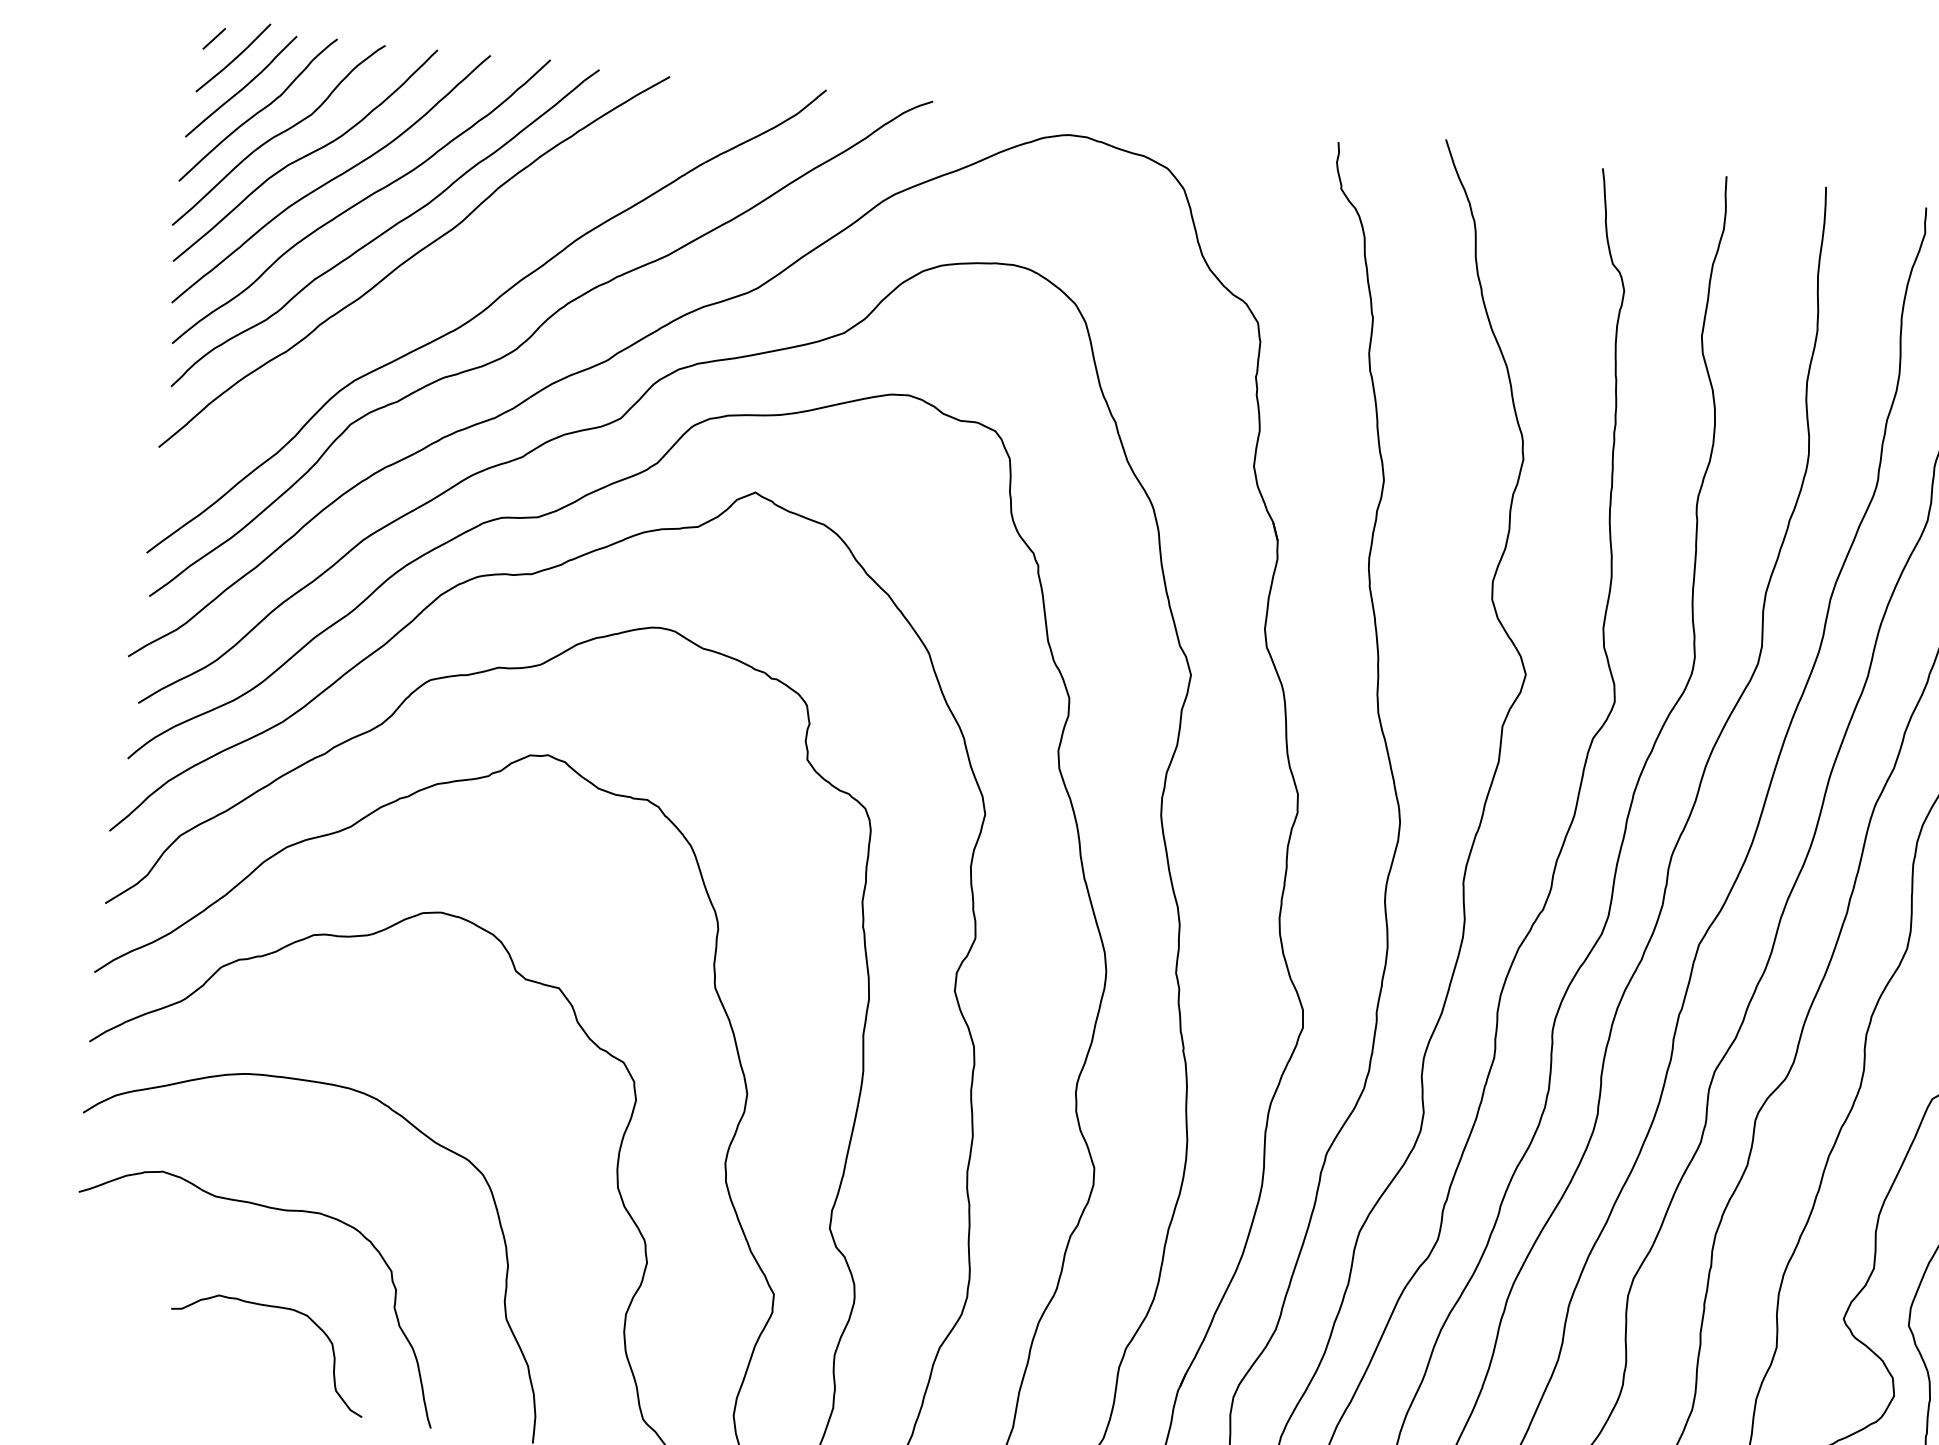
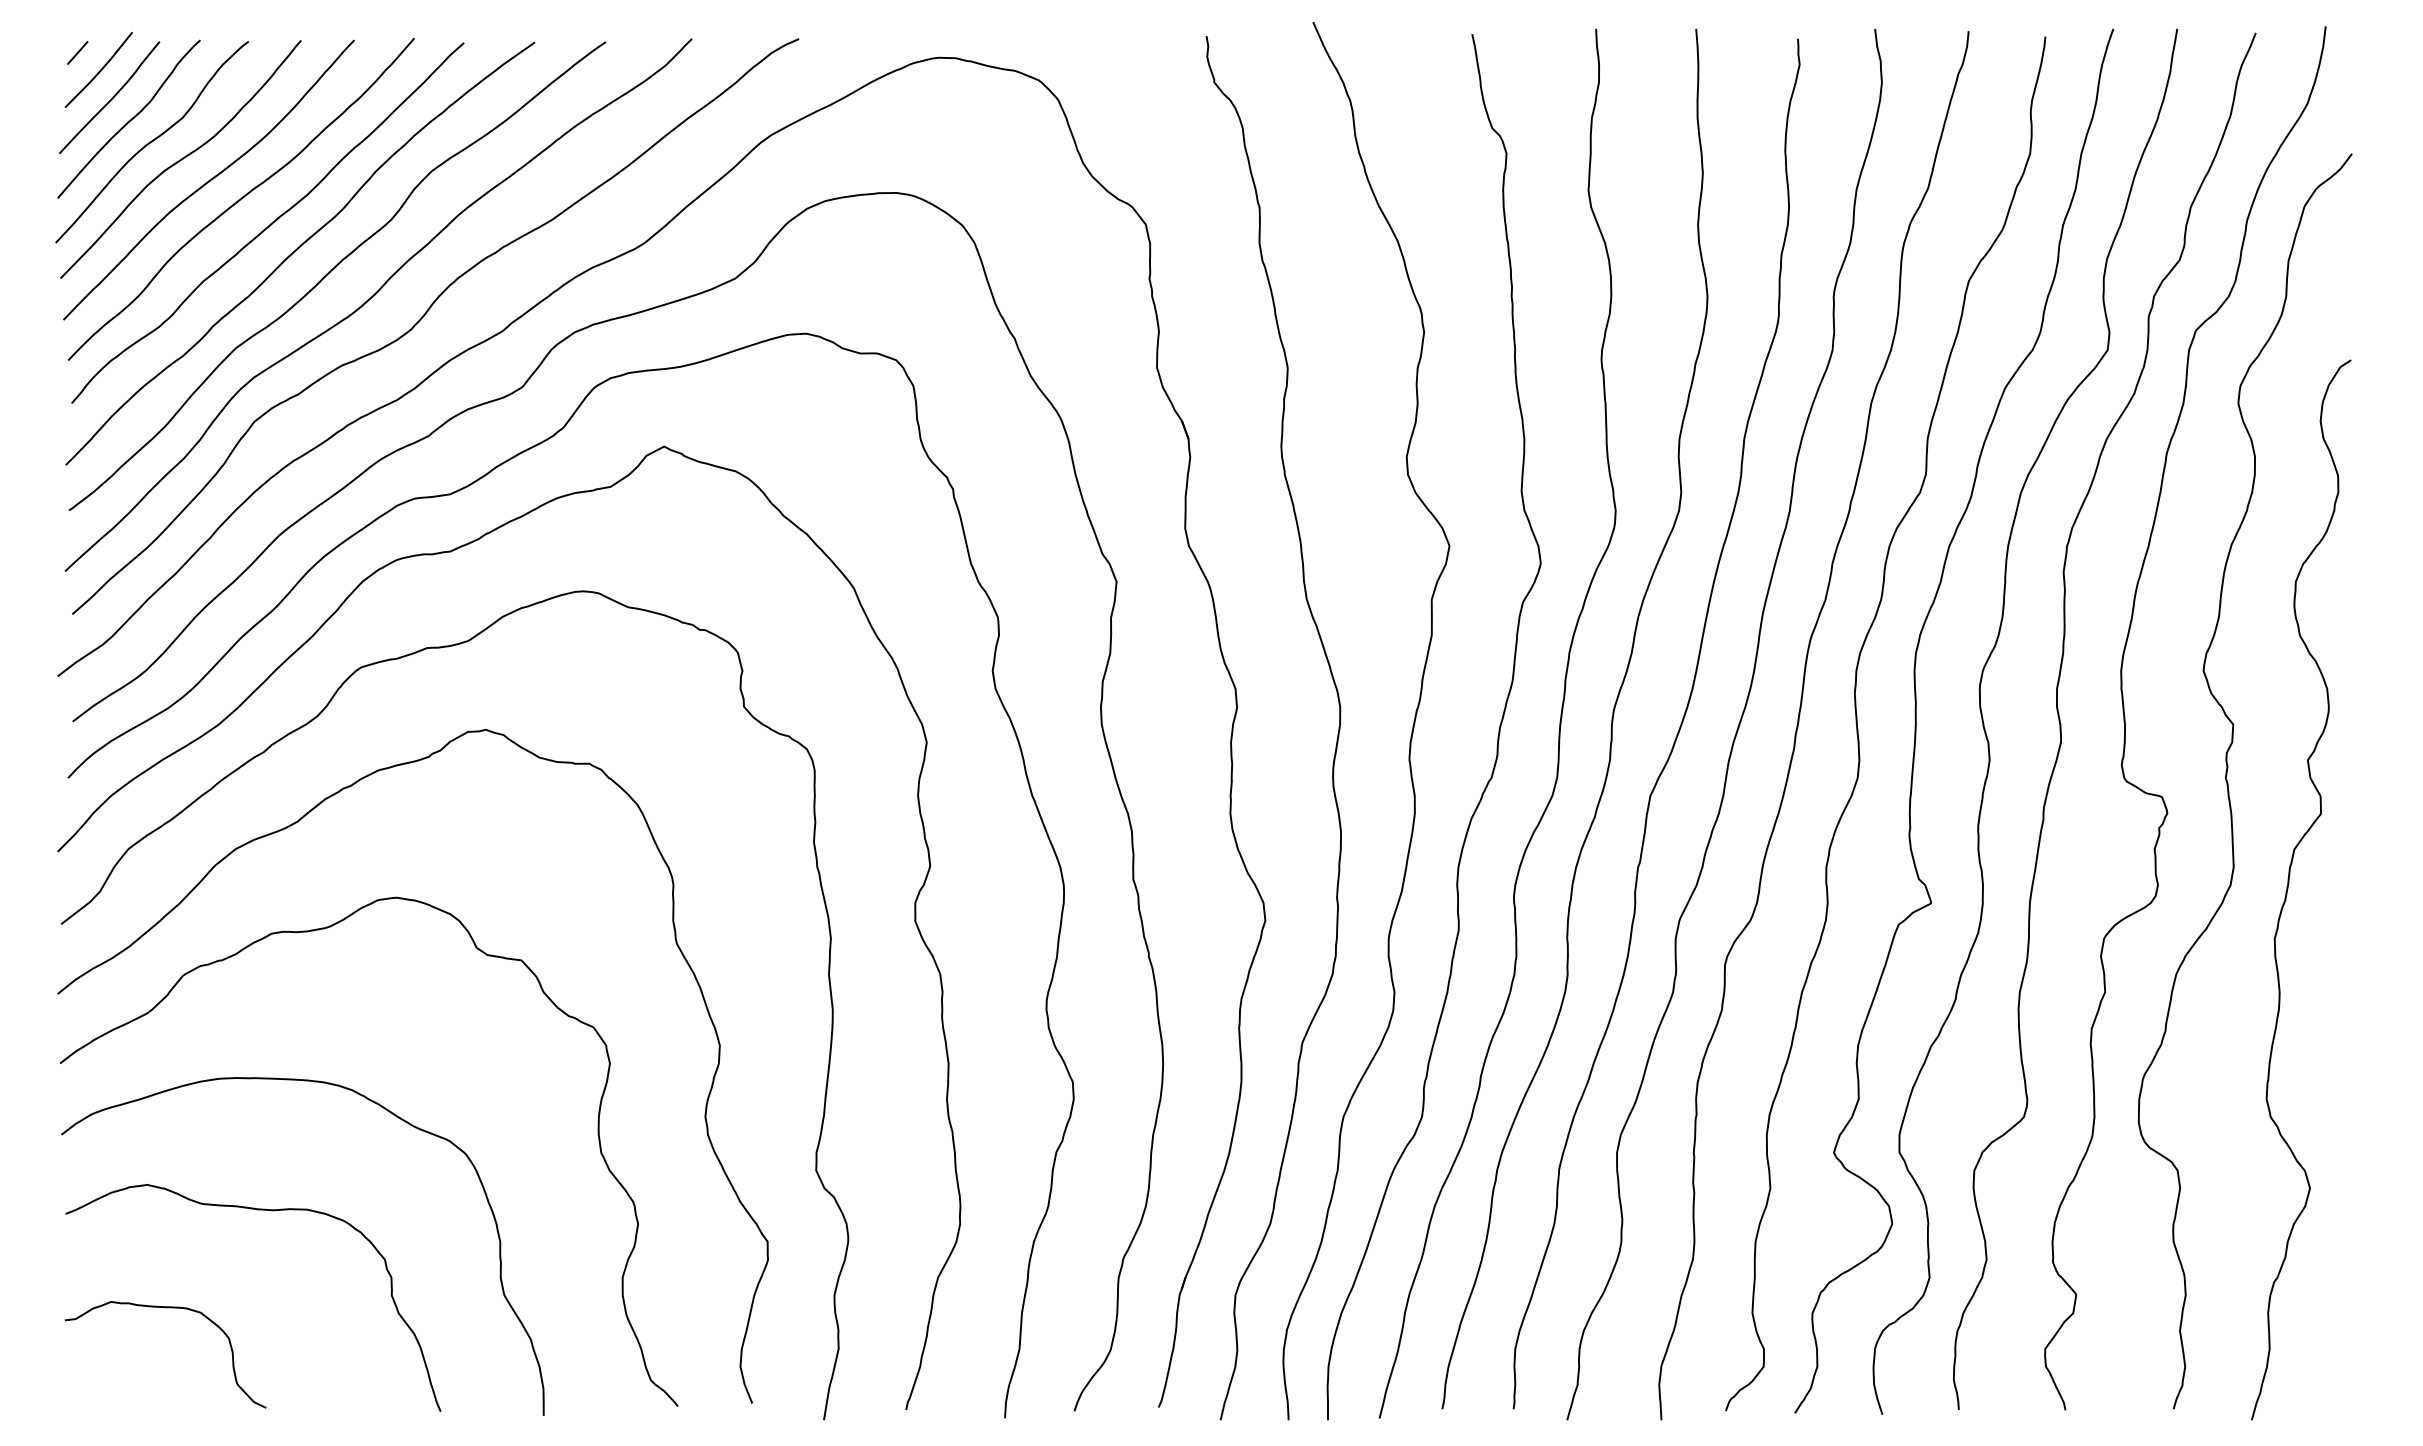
curve: (446, 281) -> (334, 269), added
curve: (272, 1307) -> (165, 1308), moved

